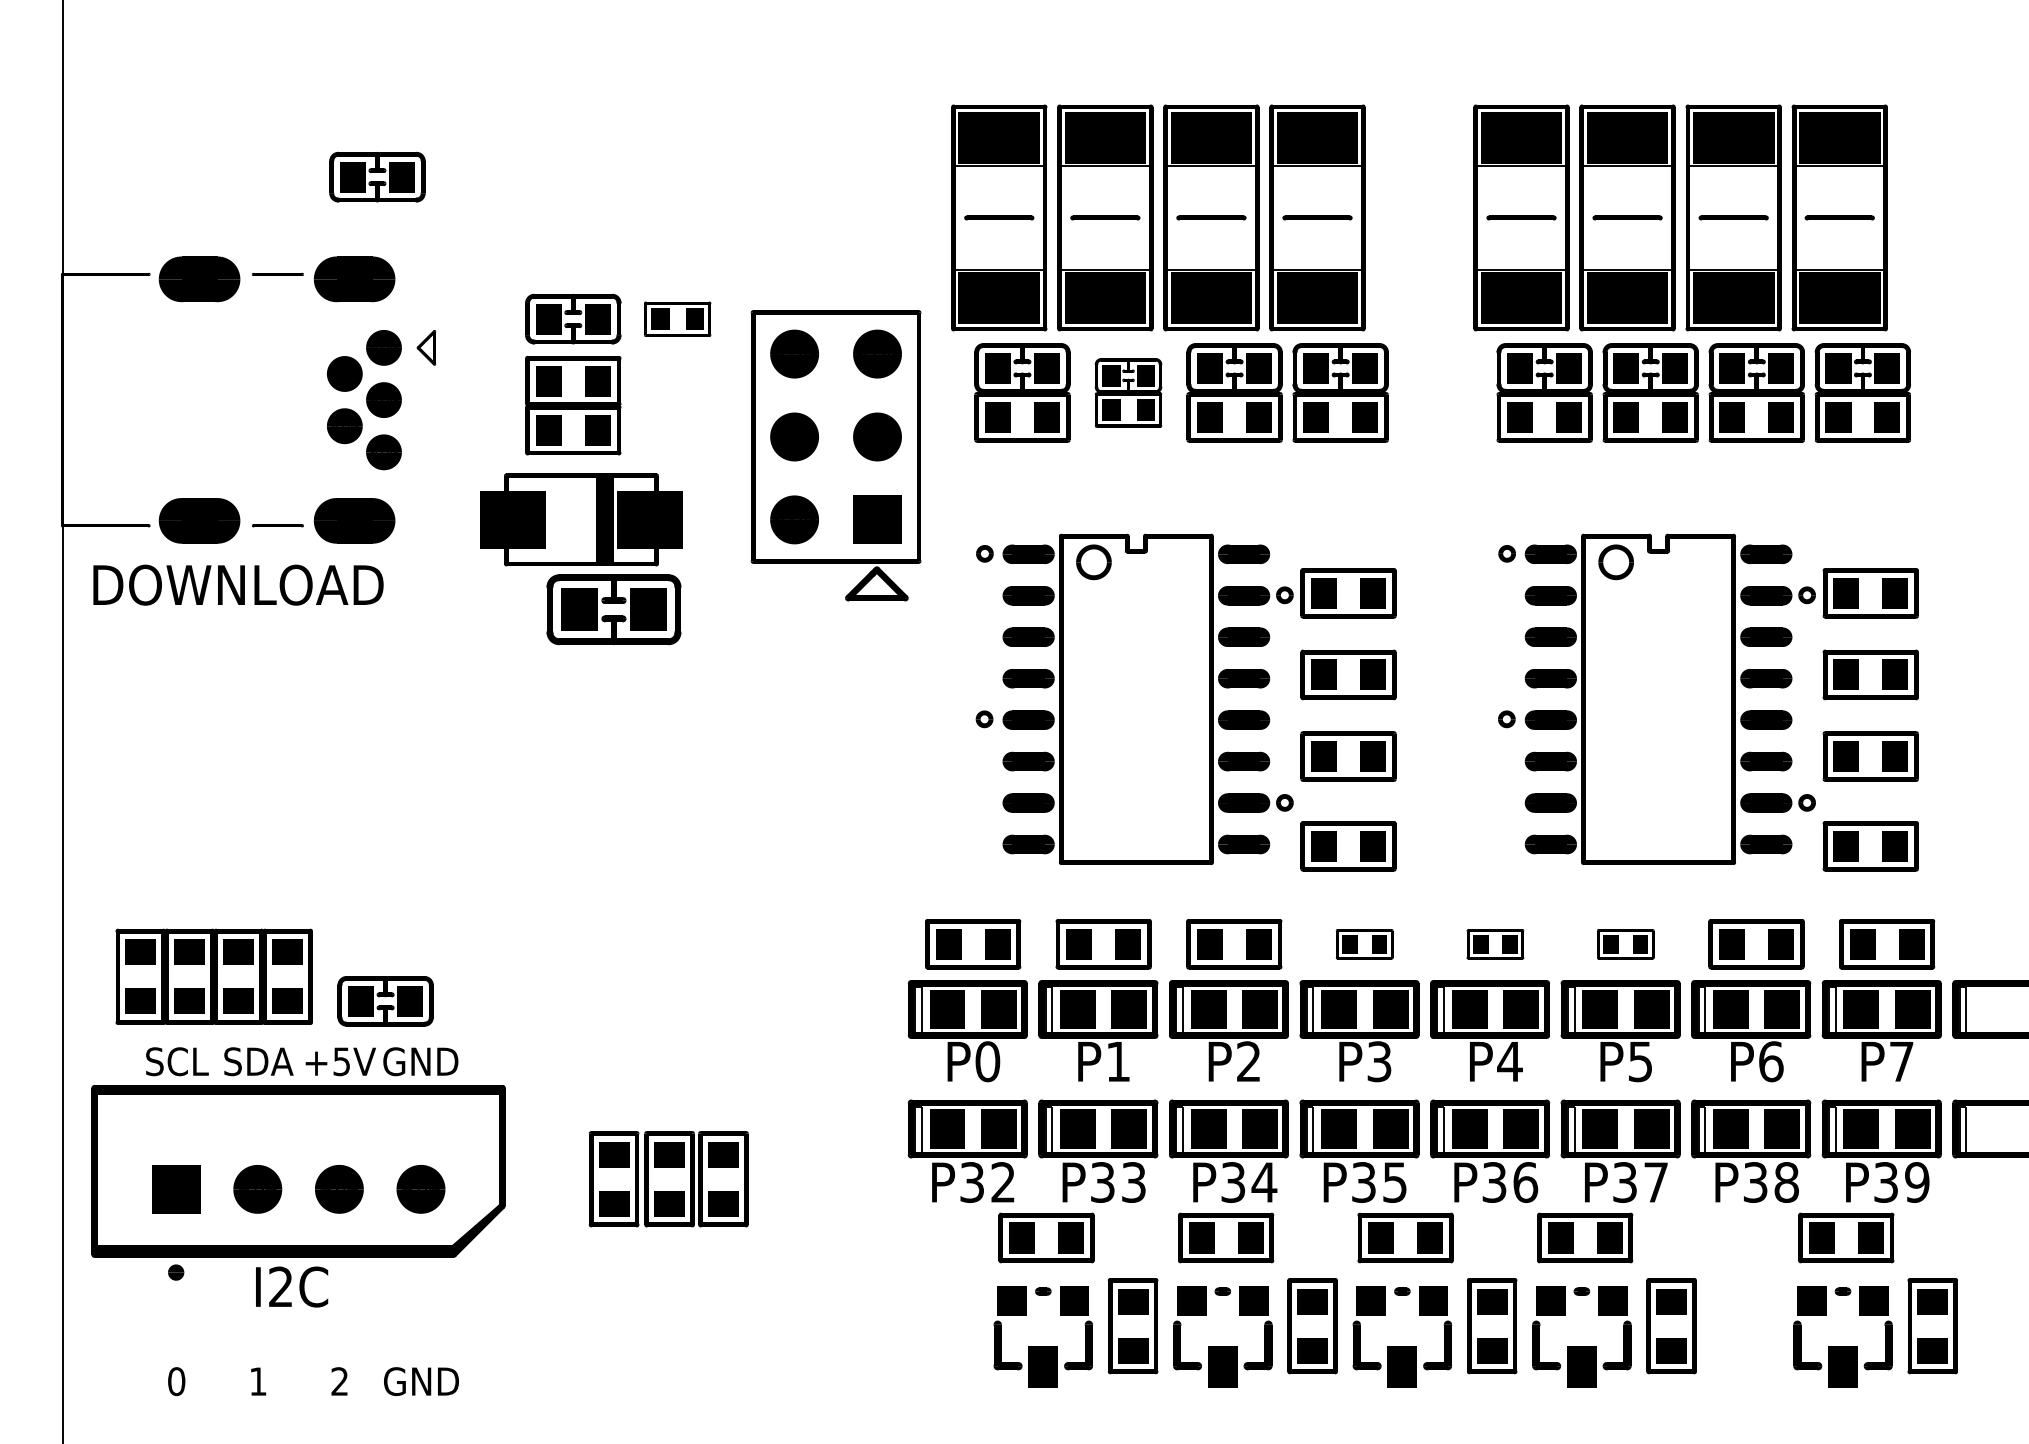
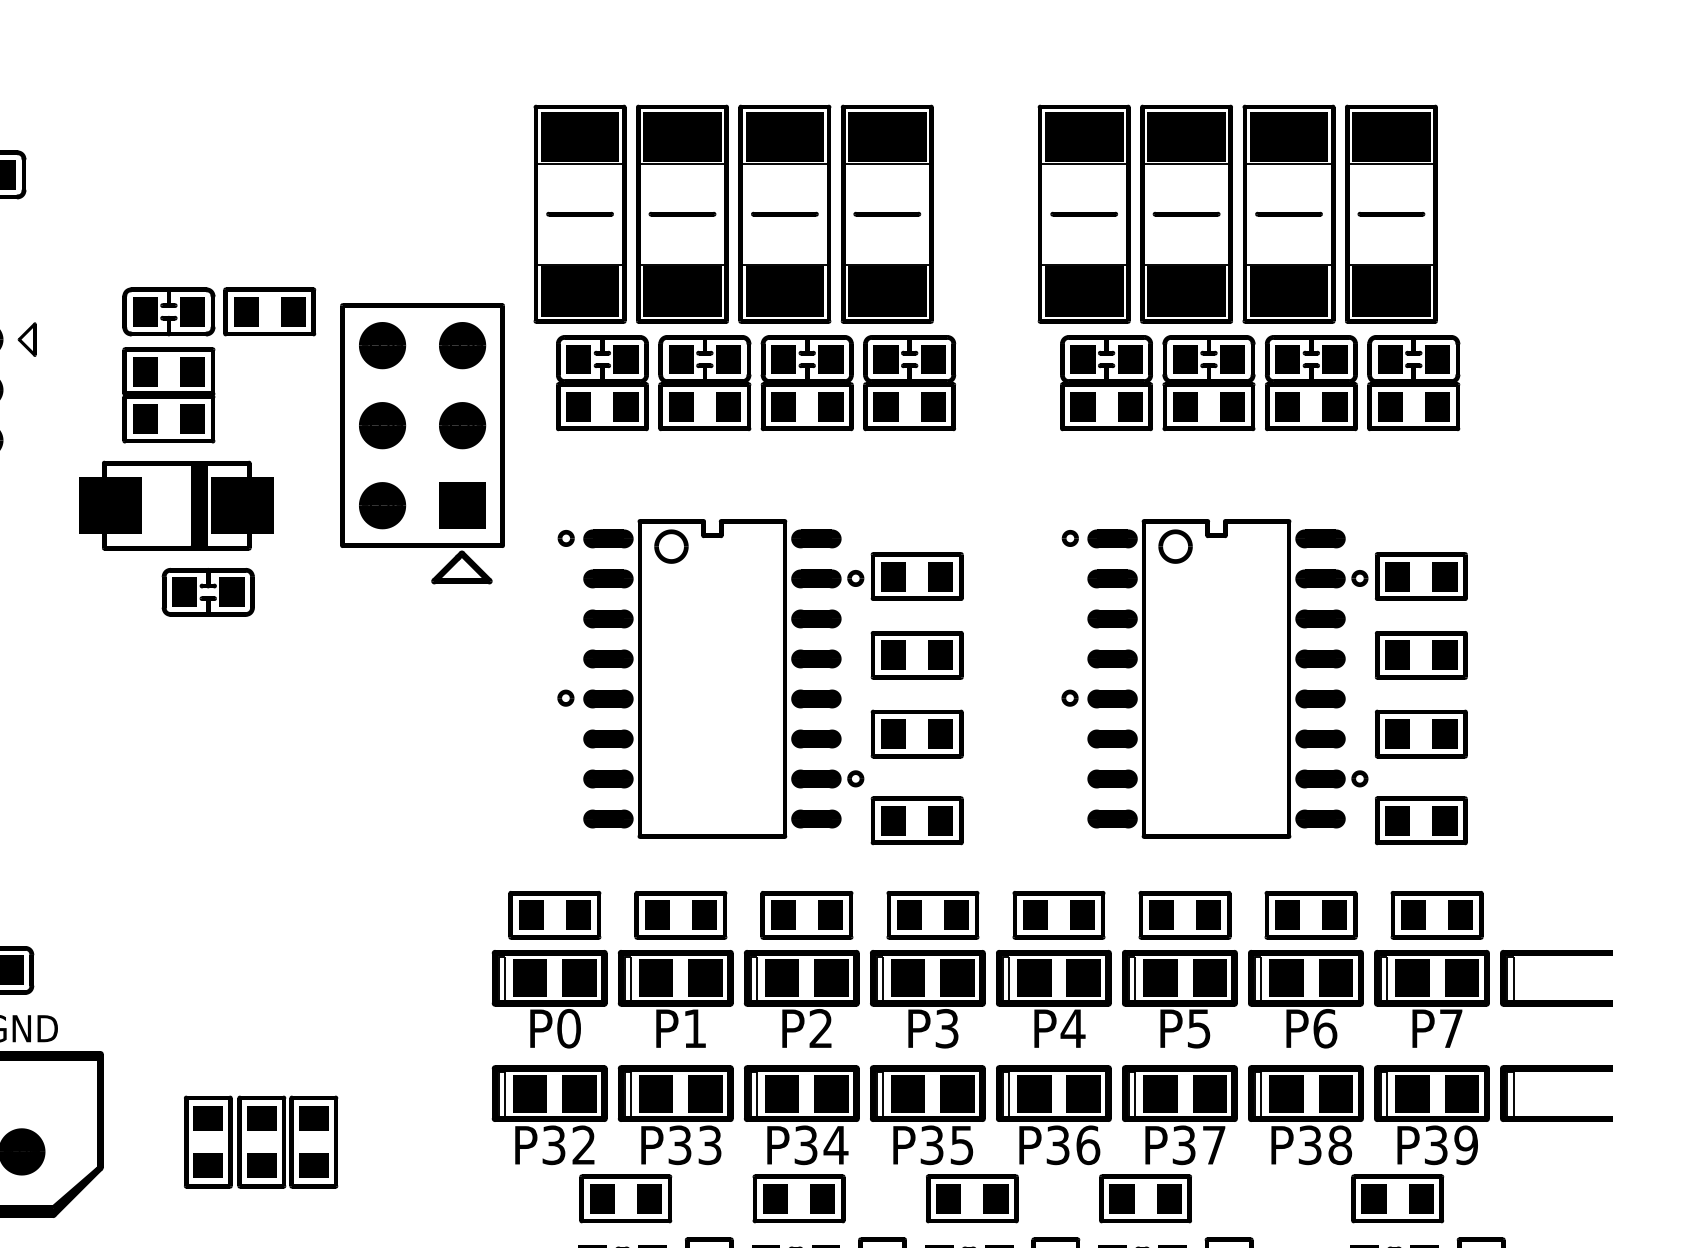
part: (677, 319) -> (269, 312), size x1.43
part: (1128, 392) -> (704, 382), size x1.43
part: (614, 609) -> (208, 592), size x0.71
part: (1364, 944) -> (932, 915), size x1.67
part: (1495, 944) -> (1059, 915), size x1.67
part: (1625, 944) -> (1184, 915), size x1.67

